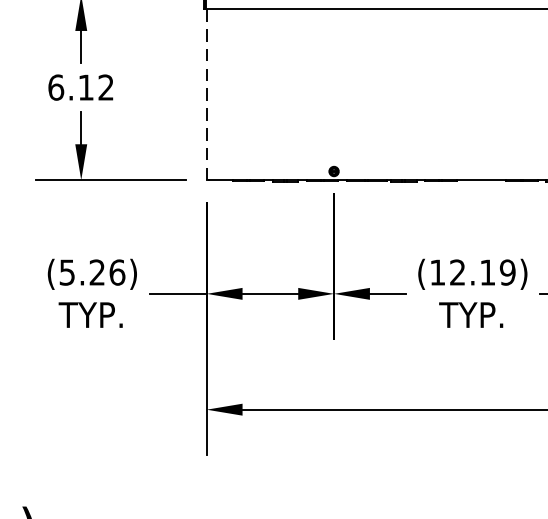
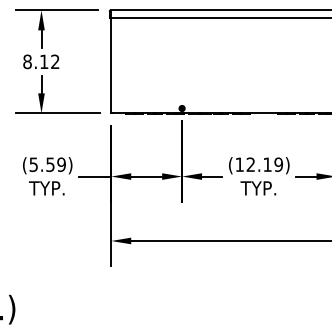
text: (56, 86) -> (27, 61), 6.12 -> 8.12
line: (207, 94) -> (111, 65), dashed -> solid
text: (108, 272) -> (56, 164), (5.26) -> (5.59)

